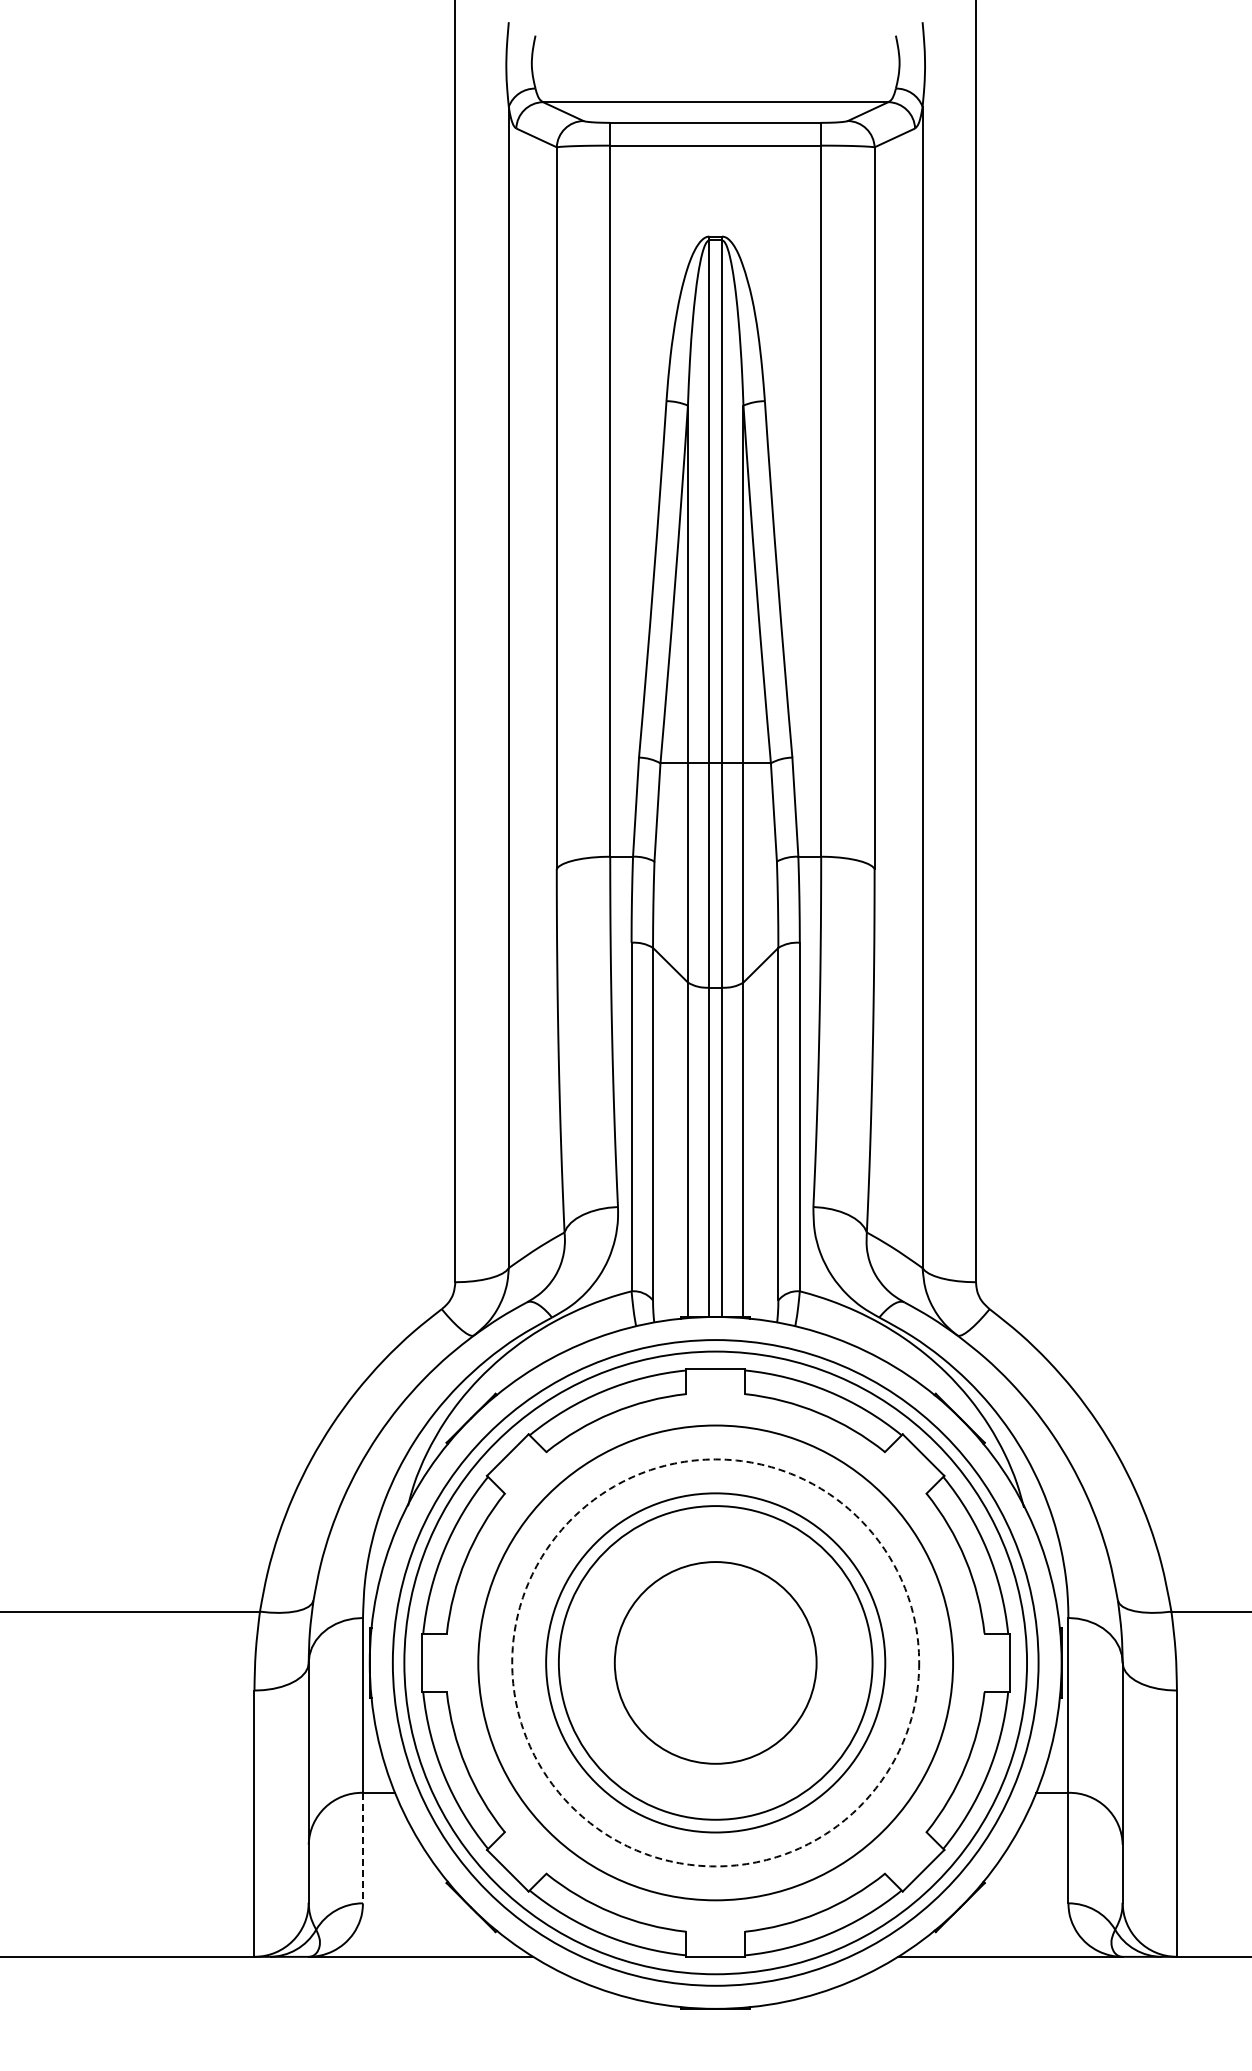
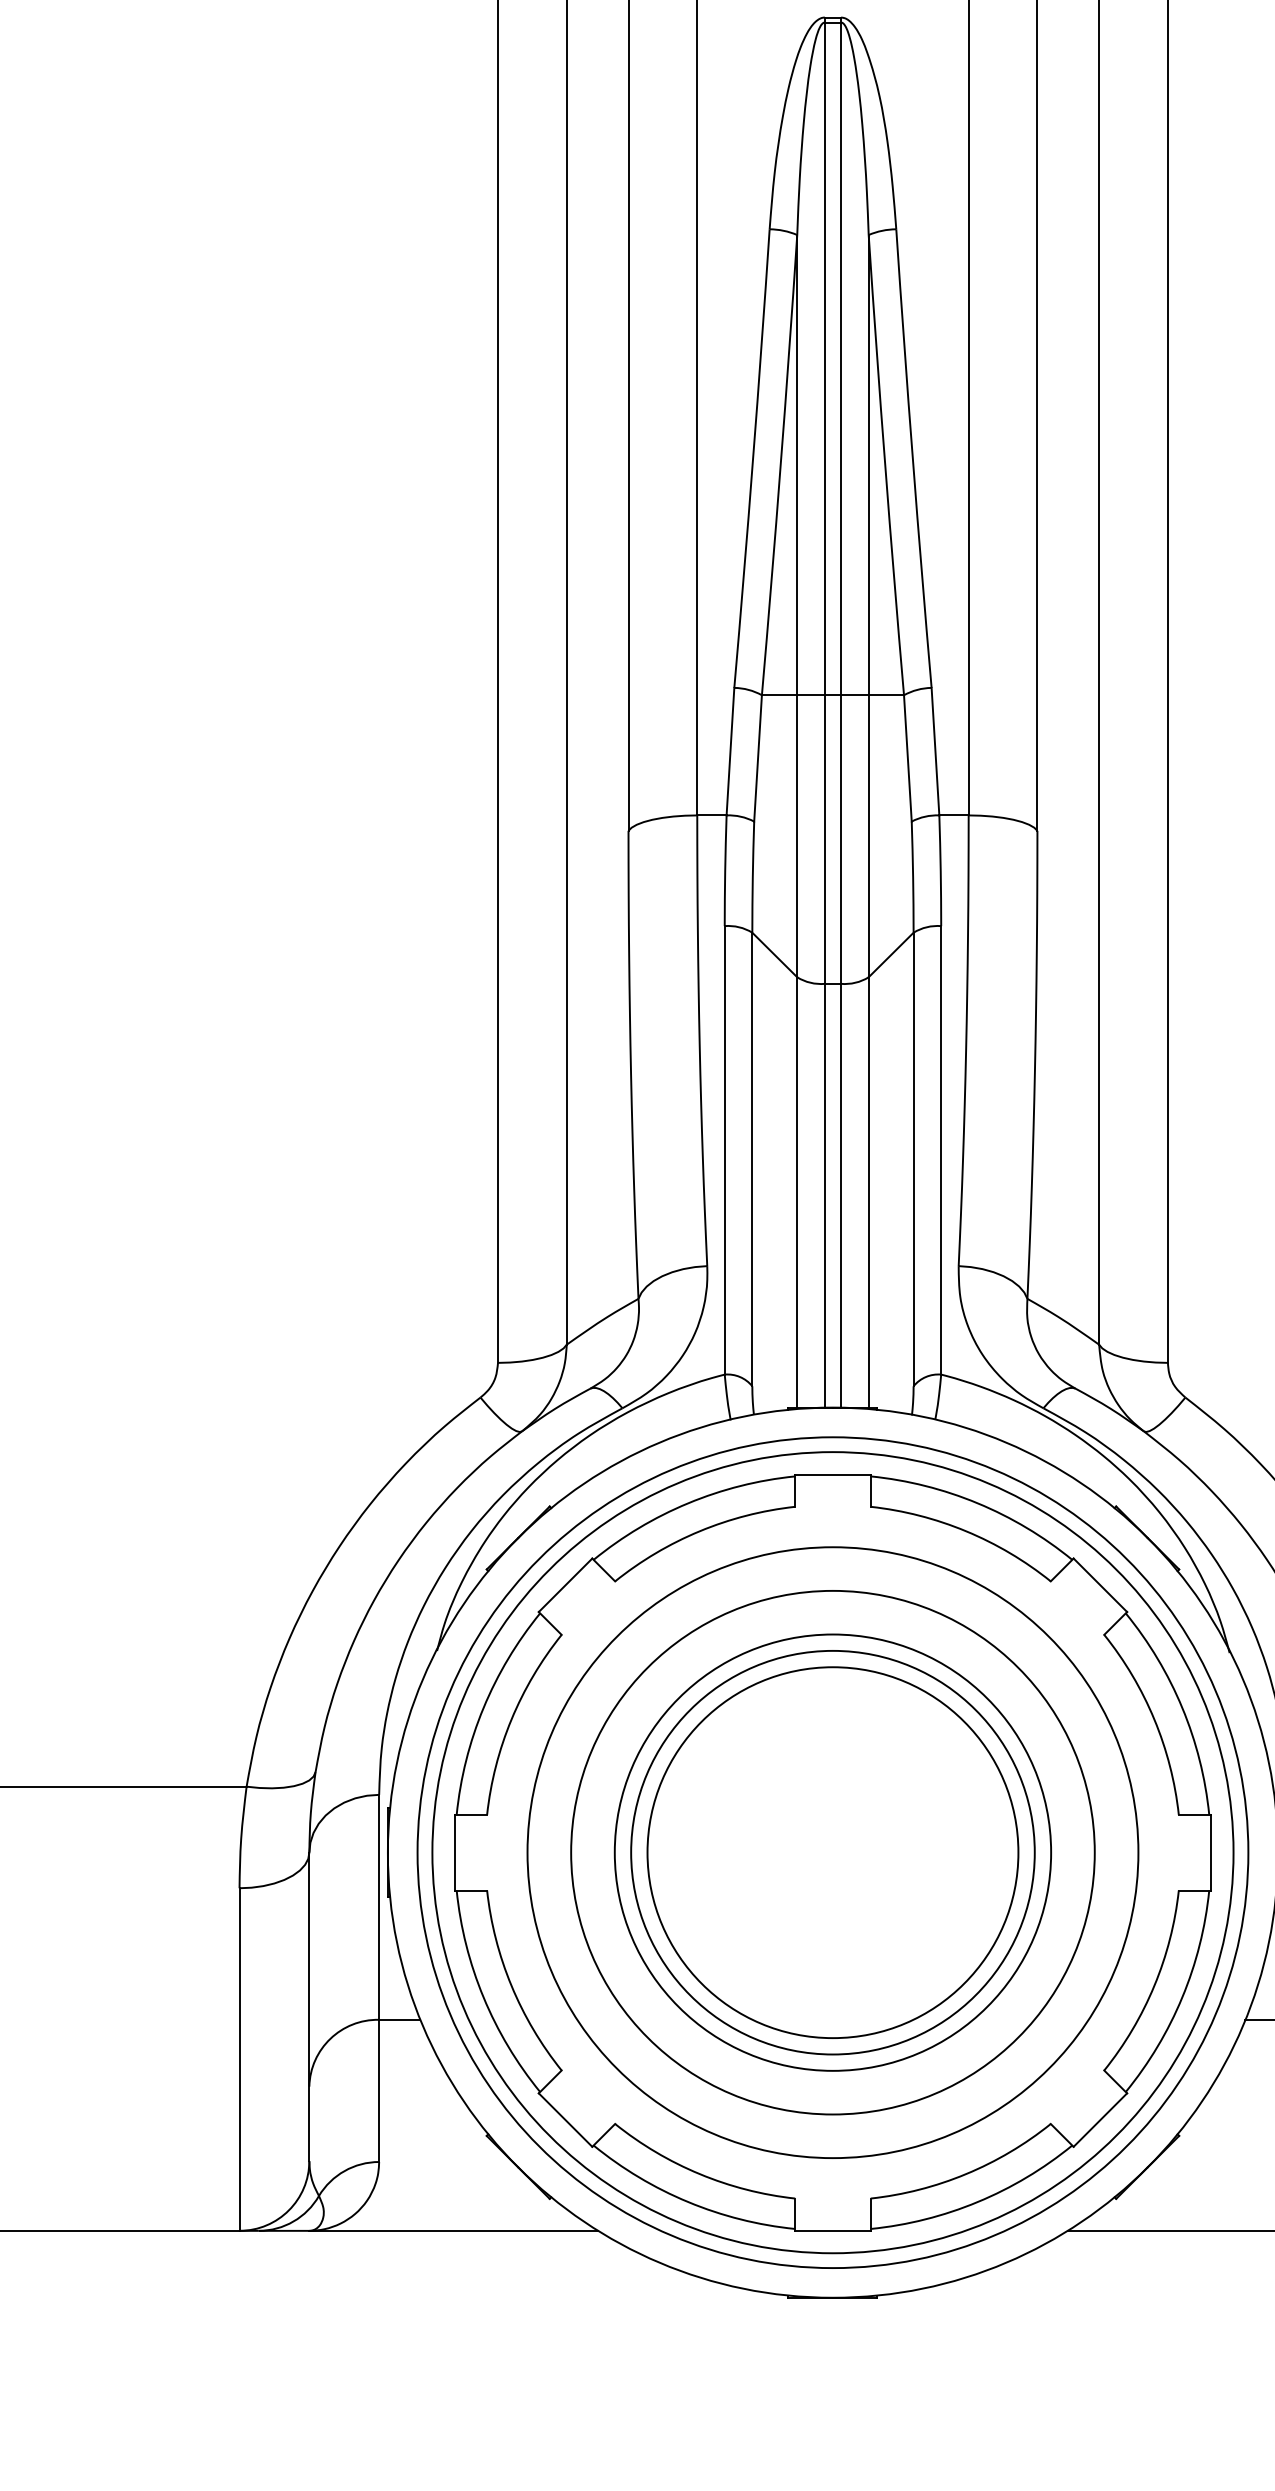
circle: (715, 1662) -> (832, 1852), dashed -> solid
circle: (715, 1662) -> (832, 1852), size x1.43
line: (362, 1848) -> (378, 2091), dashed -> solid

